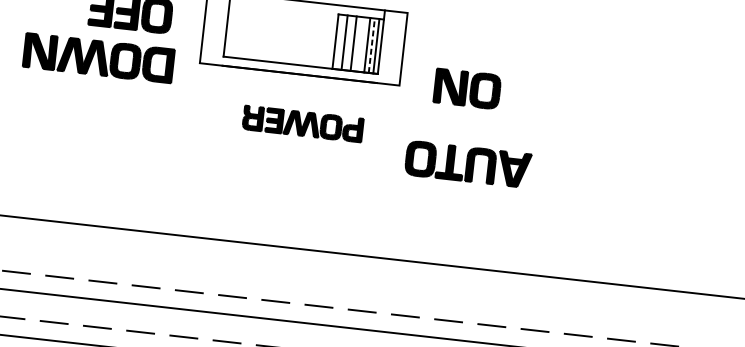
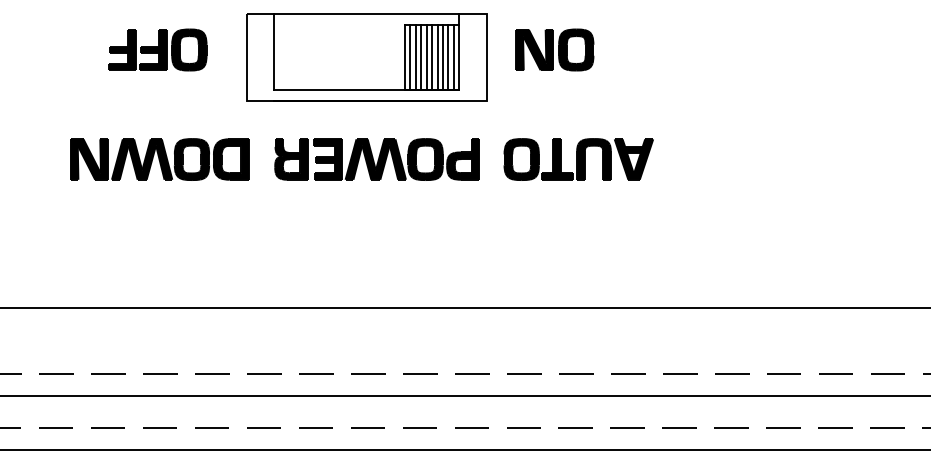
line: (340, 42) -> (410, 57), added
line: (349, 43) -> (421, 57), added
line: (358, 44) -> (432, 57), added
line: (362, 44) -> (437, 57), added
line: (371, 45) -> (448, 57), dashed -> solid
part: (98, 58) -> (159, 159), moved
part: (467, 88) -> (554, 49), moved
part: (302, 123) -> (376, 159), size x1.43
part: (468, 164) -> (578, 159), moved

